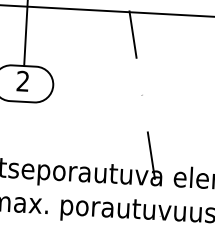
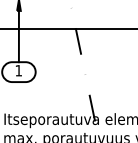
text: (22, 80) -> (18, 70), 2 -> 1

